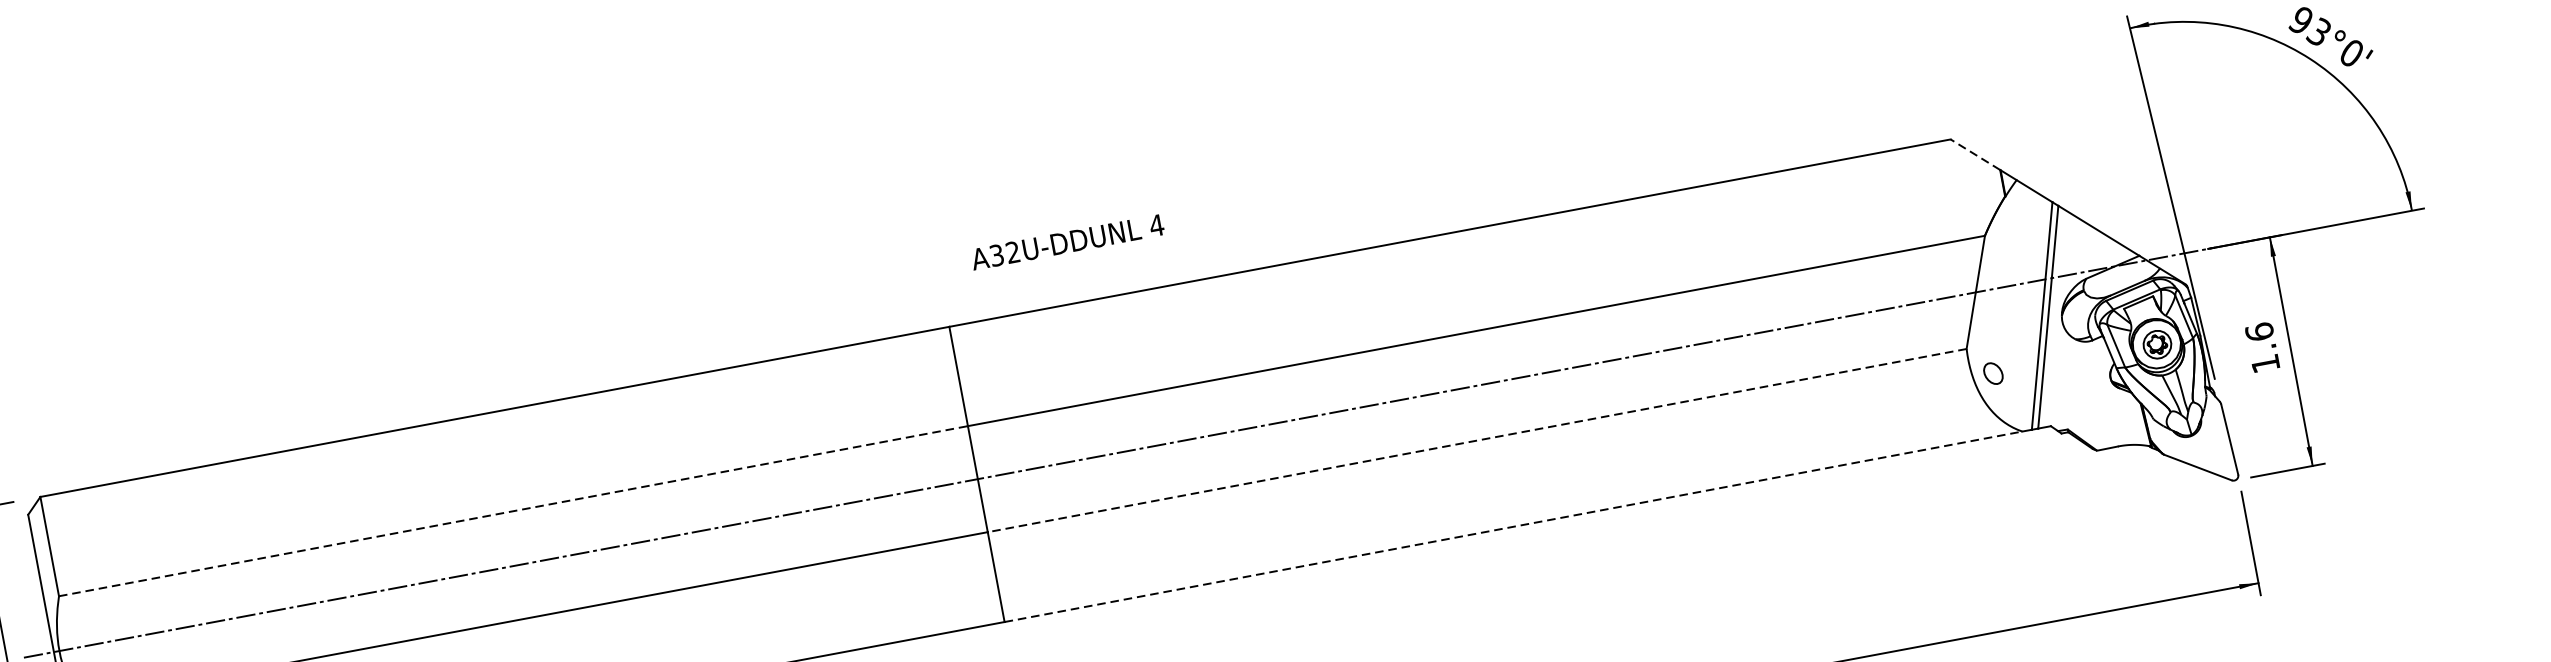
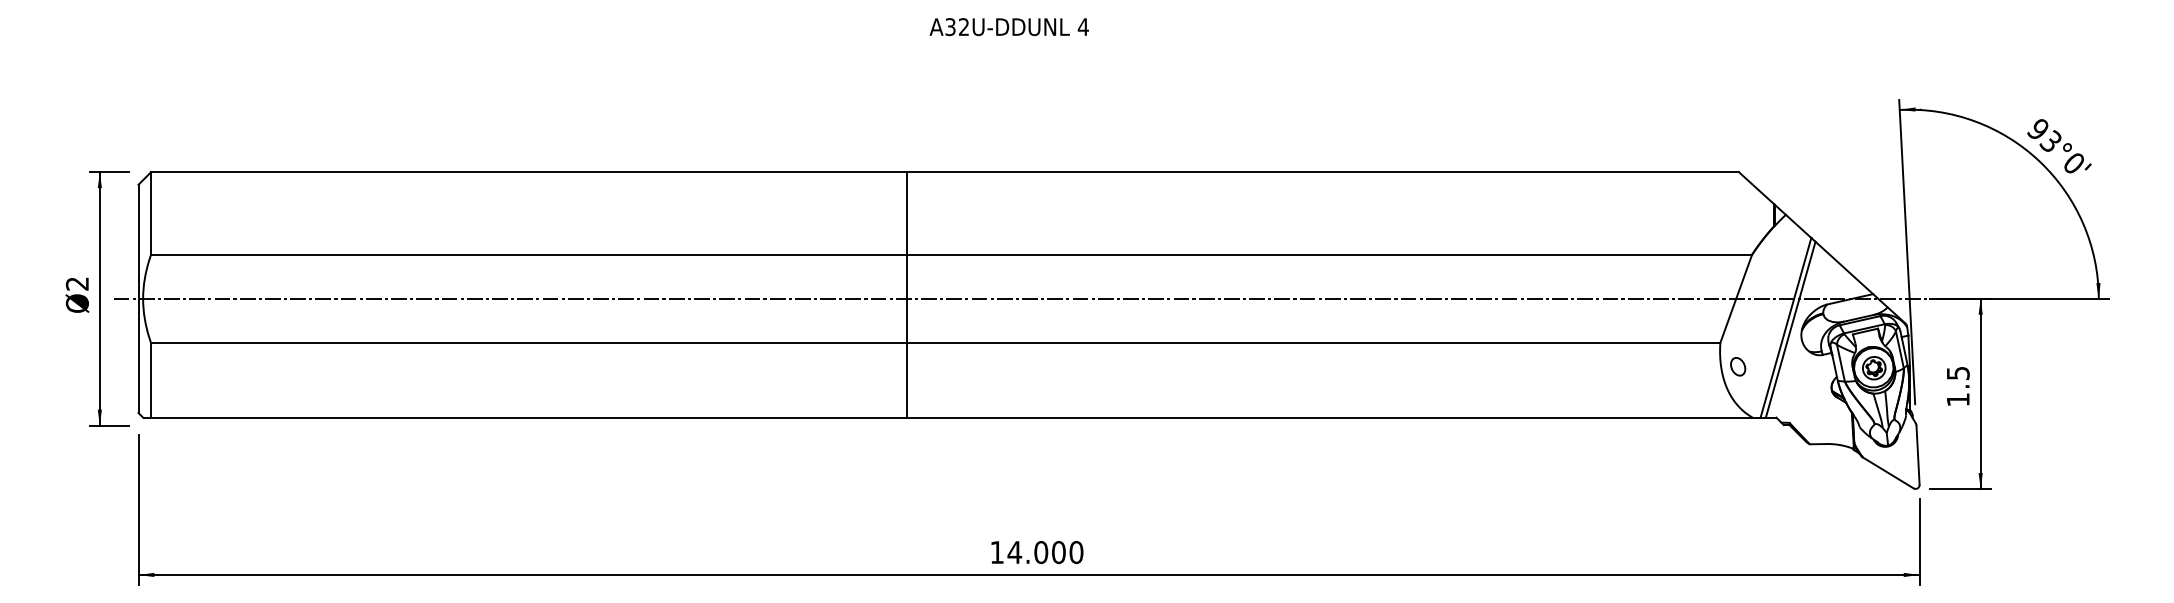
line: (1975, 155) -> (1756, 188), dashed -> solid
text: (1066, 242) -> (1008, 27), moved
text: (2258, 332) -> (1957, 373), 1.6 -> 1.5
line: (1477, 440) -> (1313, 342), dashed -> solid
line: (513, 510) -> (528, 254), dashed -> solid
line: (1514, 526) -> (1330, 417), dashed -> solid

